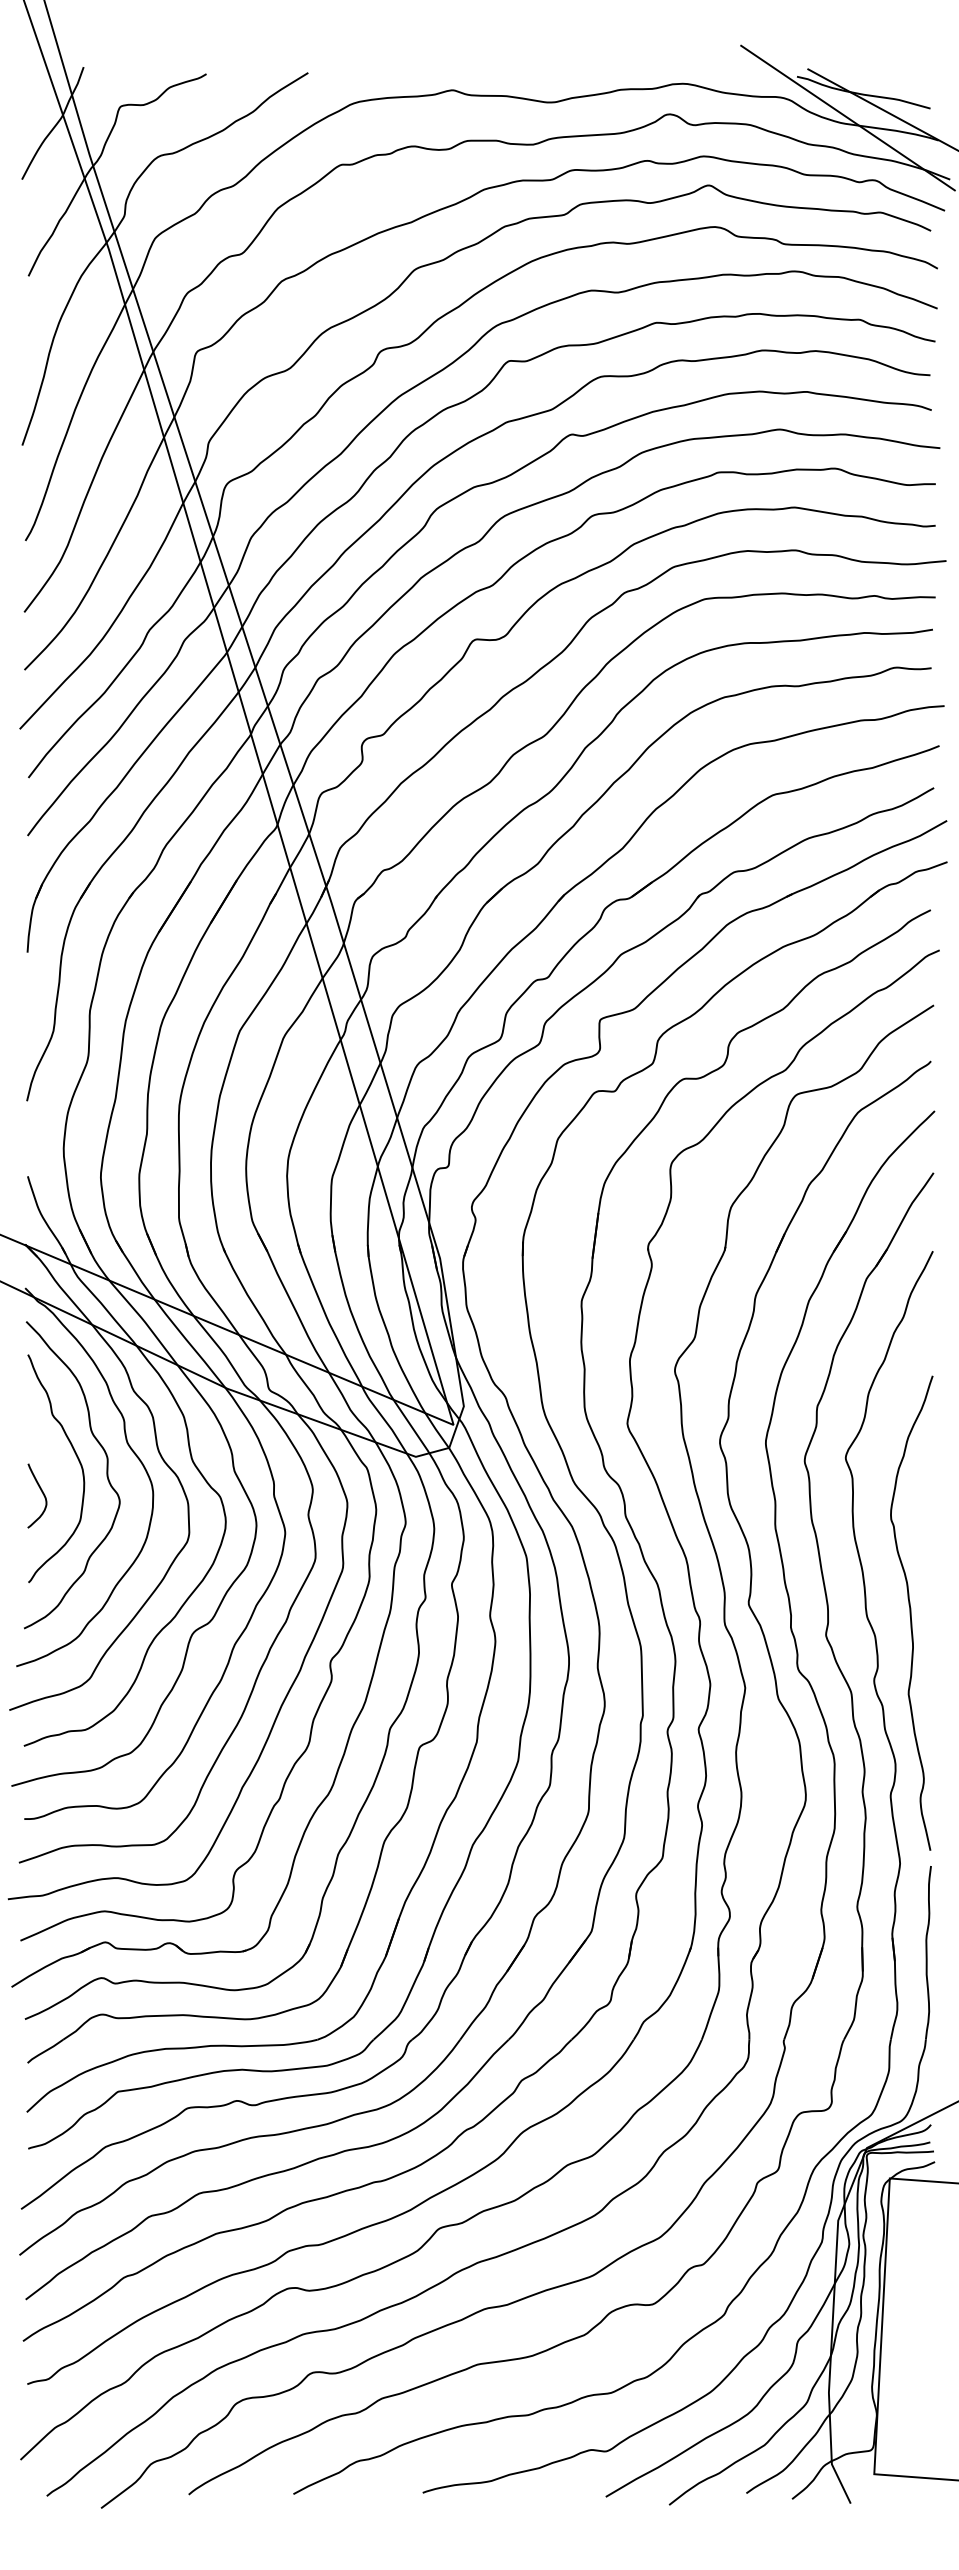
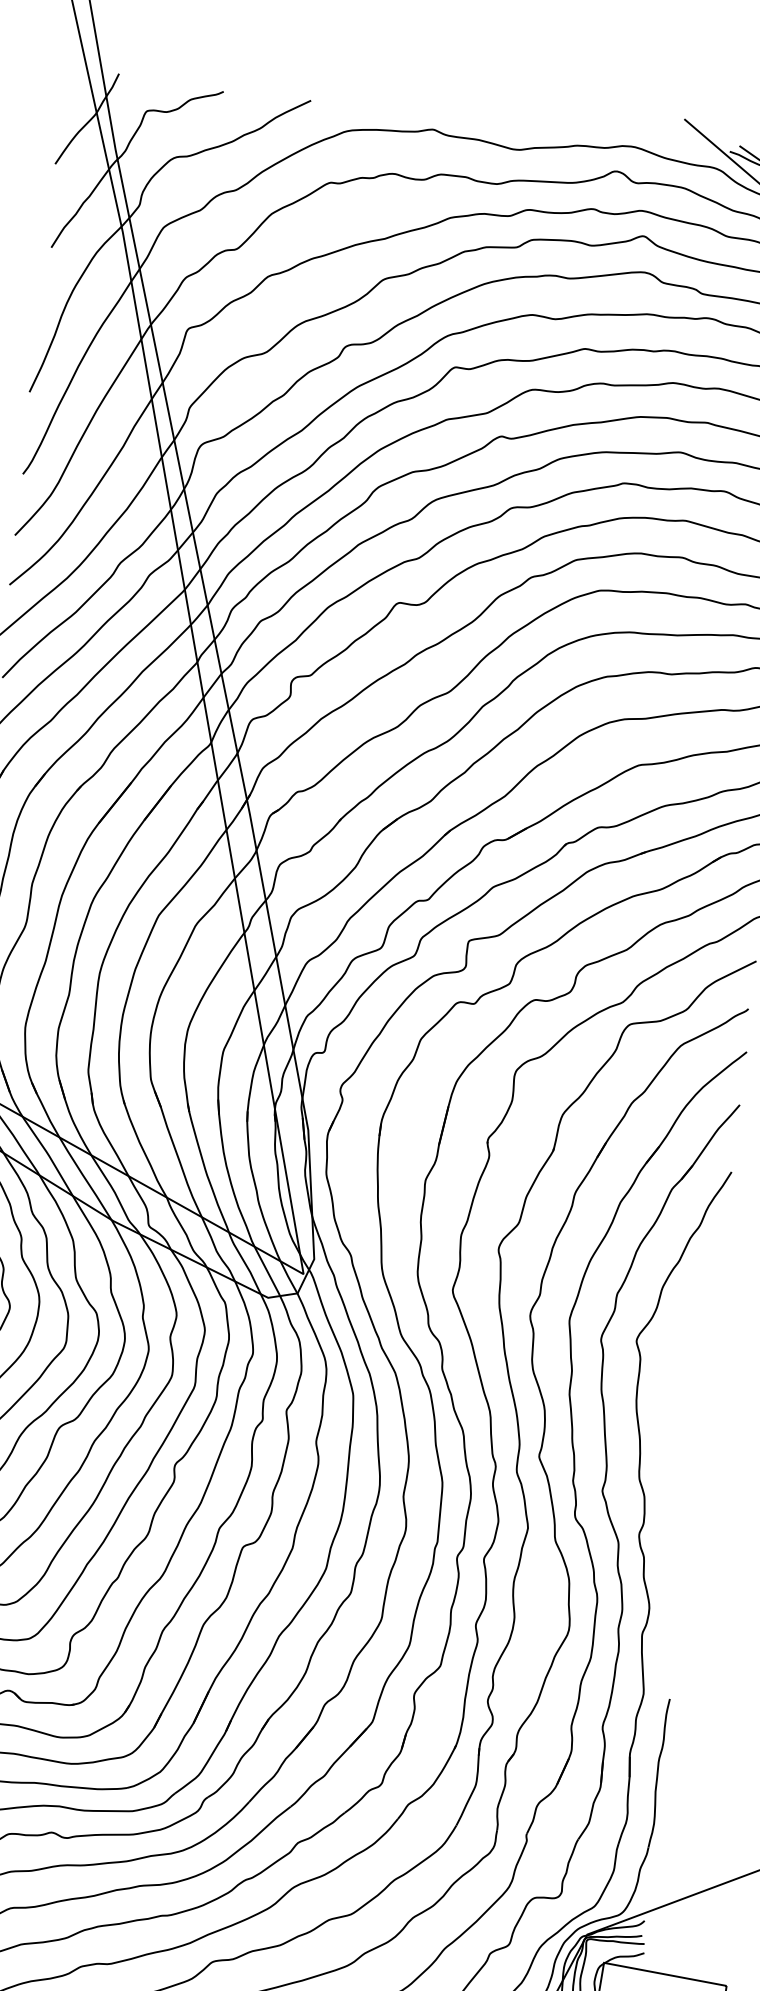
curve: (911, 1612) -> (677, 1479), removed

